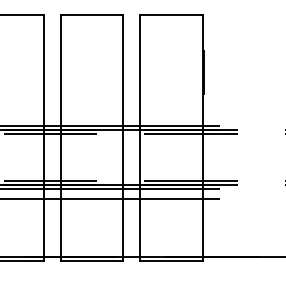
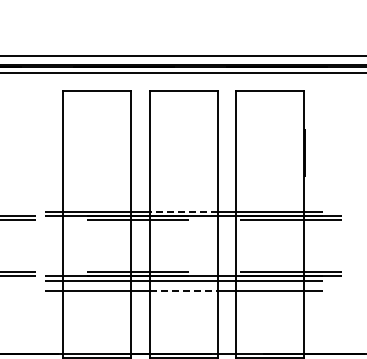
line: (91, 125) -> (183, 211), solid -> dashed
line: (91, 199) -> (183, 291), solid -> dashed

